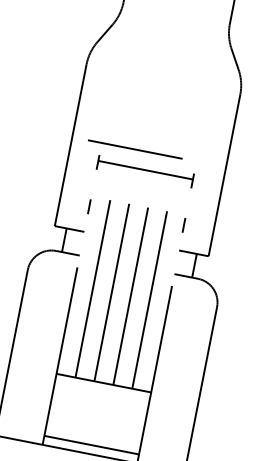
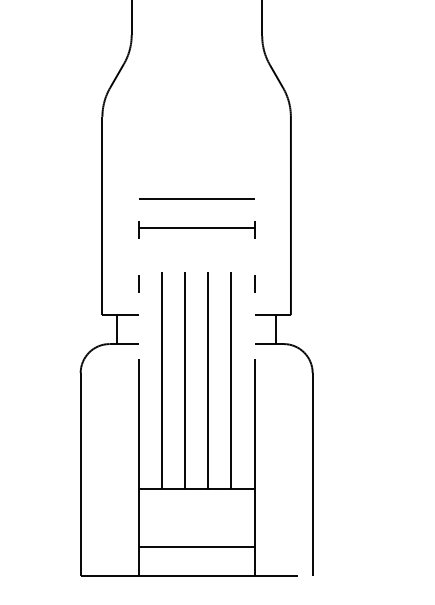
line: (135, 149) -> (196, 198), moved
line: (91, 445) -> (196, 547), moved

